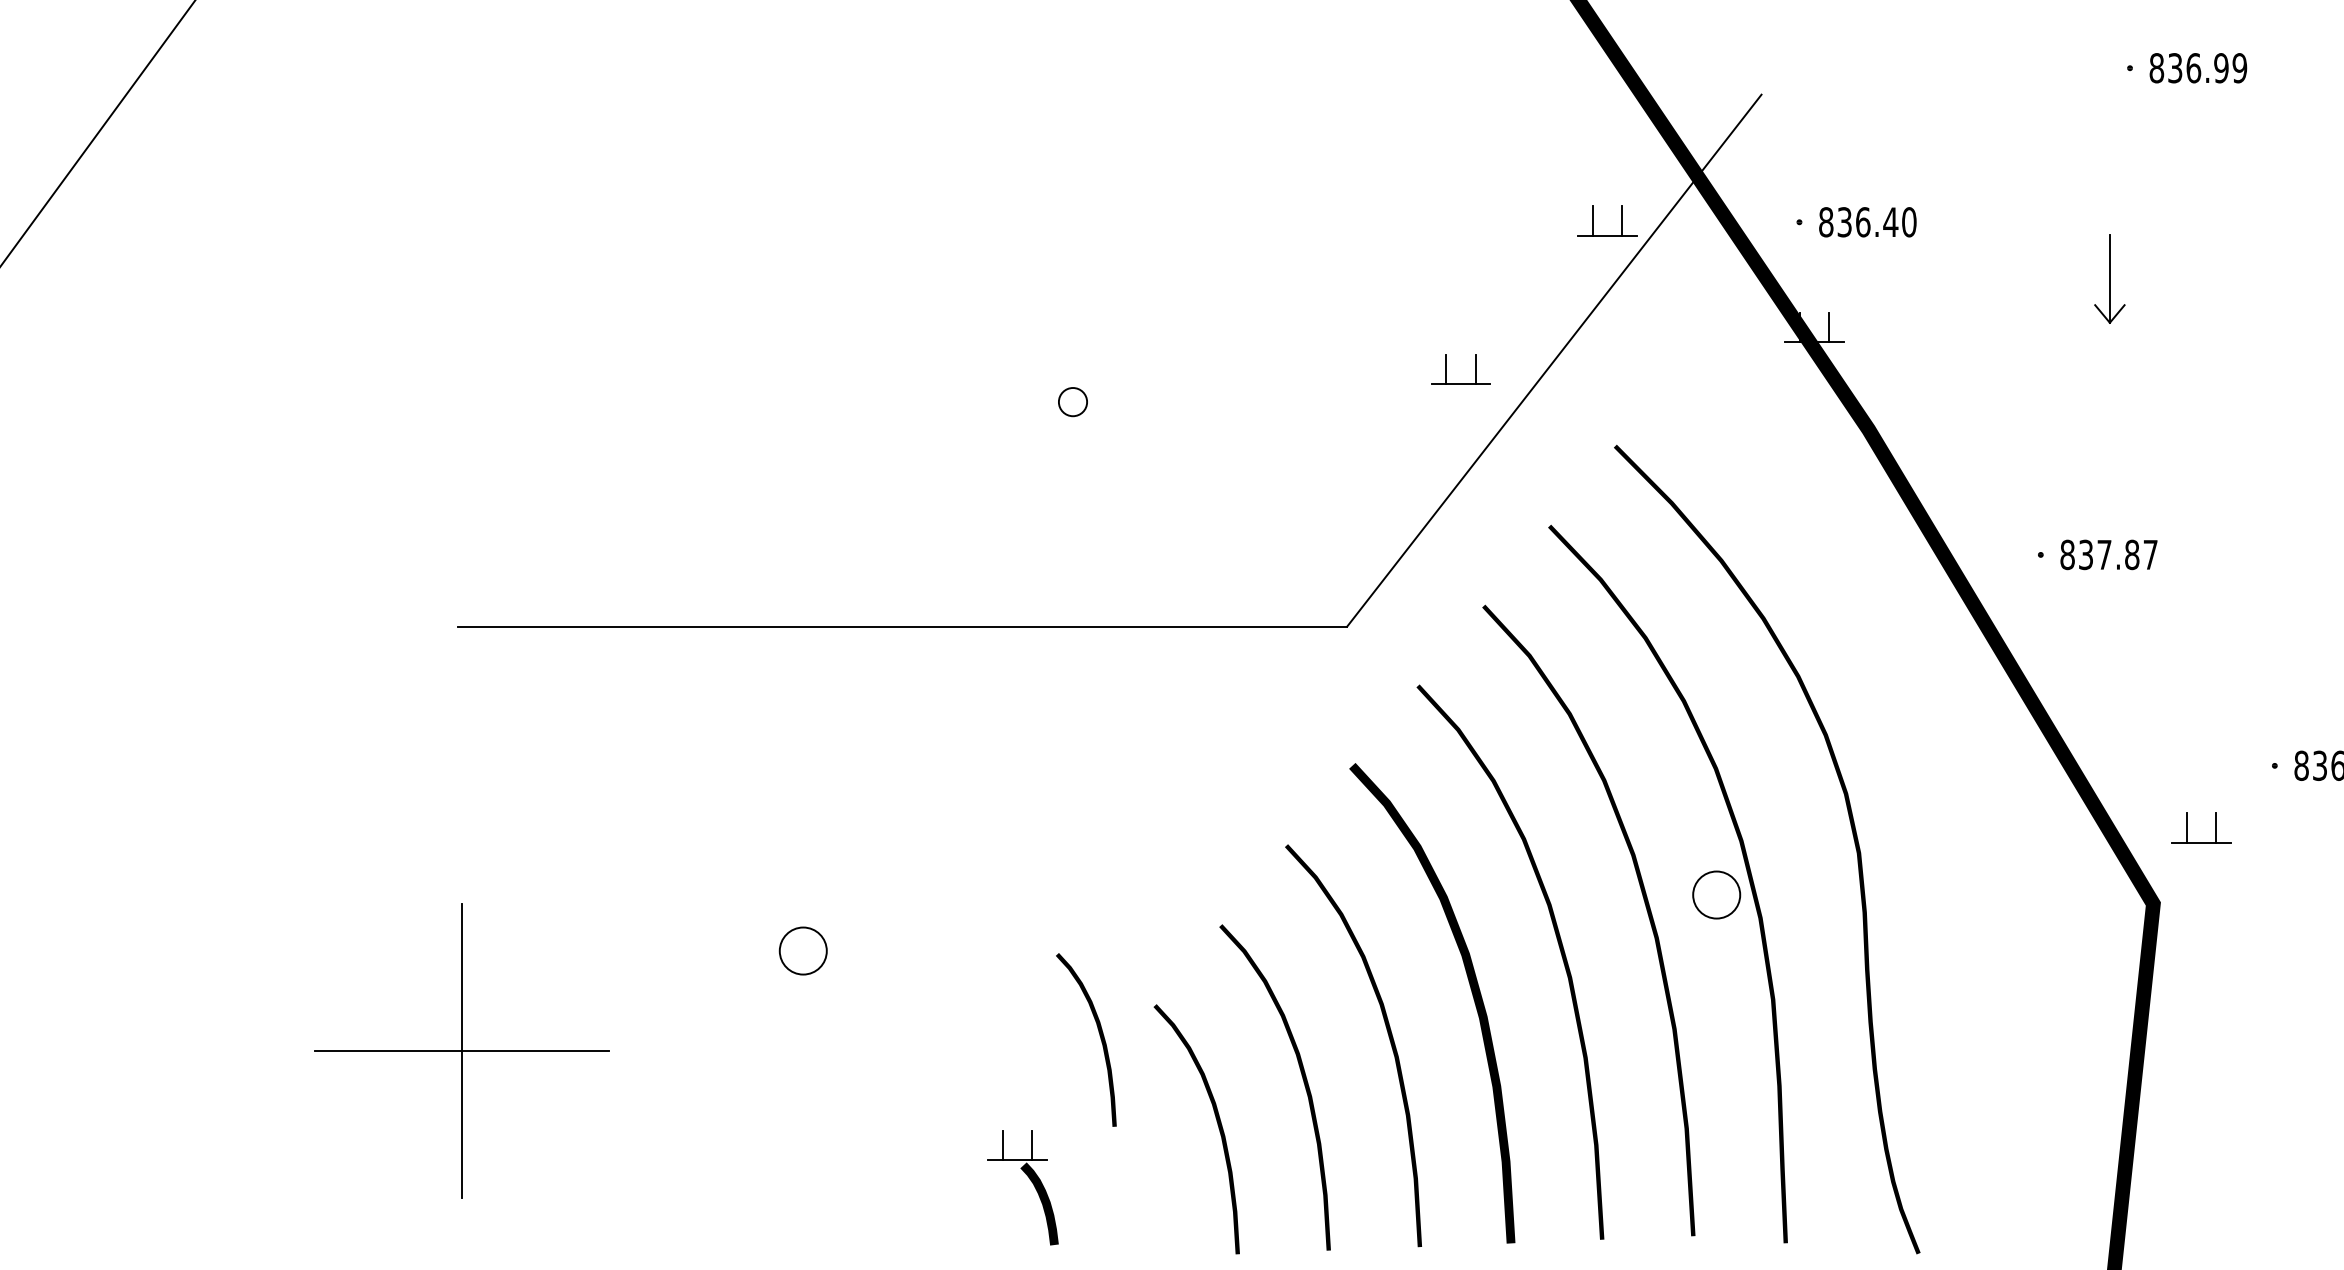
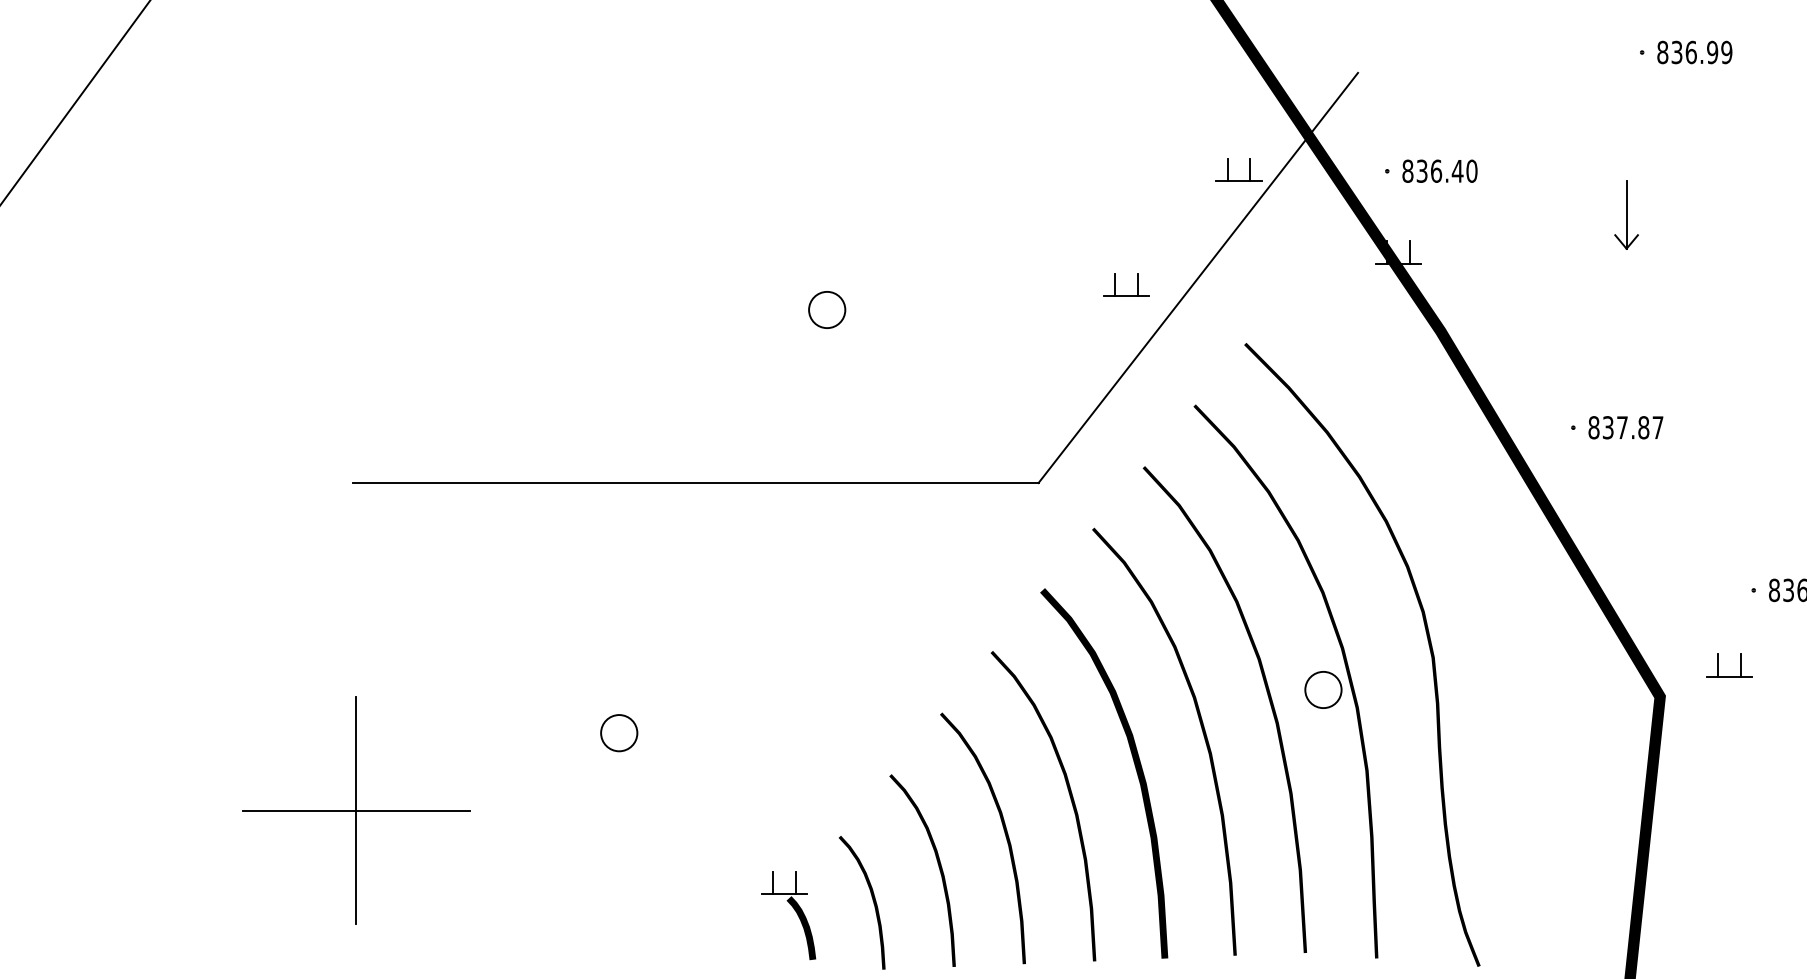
part: (1072, 401) -> (826, 309), size x1.67
part: (2187, 827) -> (1718, 664), moved
curve: (1099, 1036) -> (872, 900), moved

